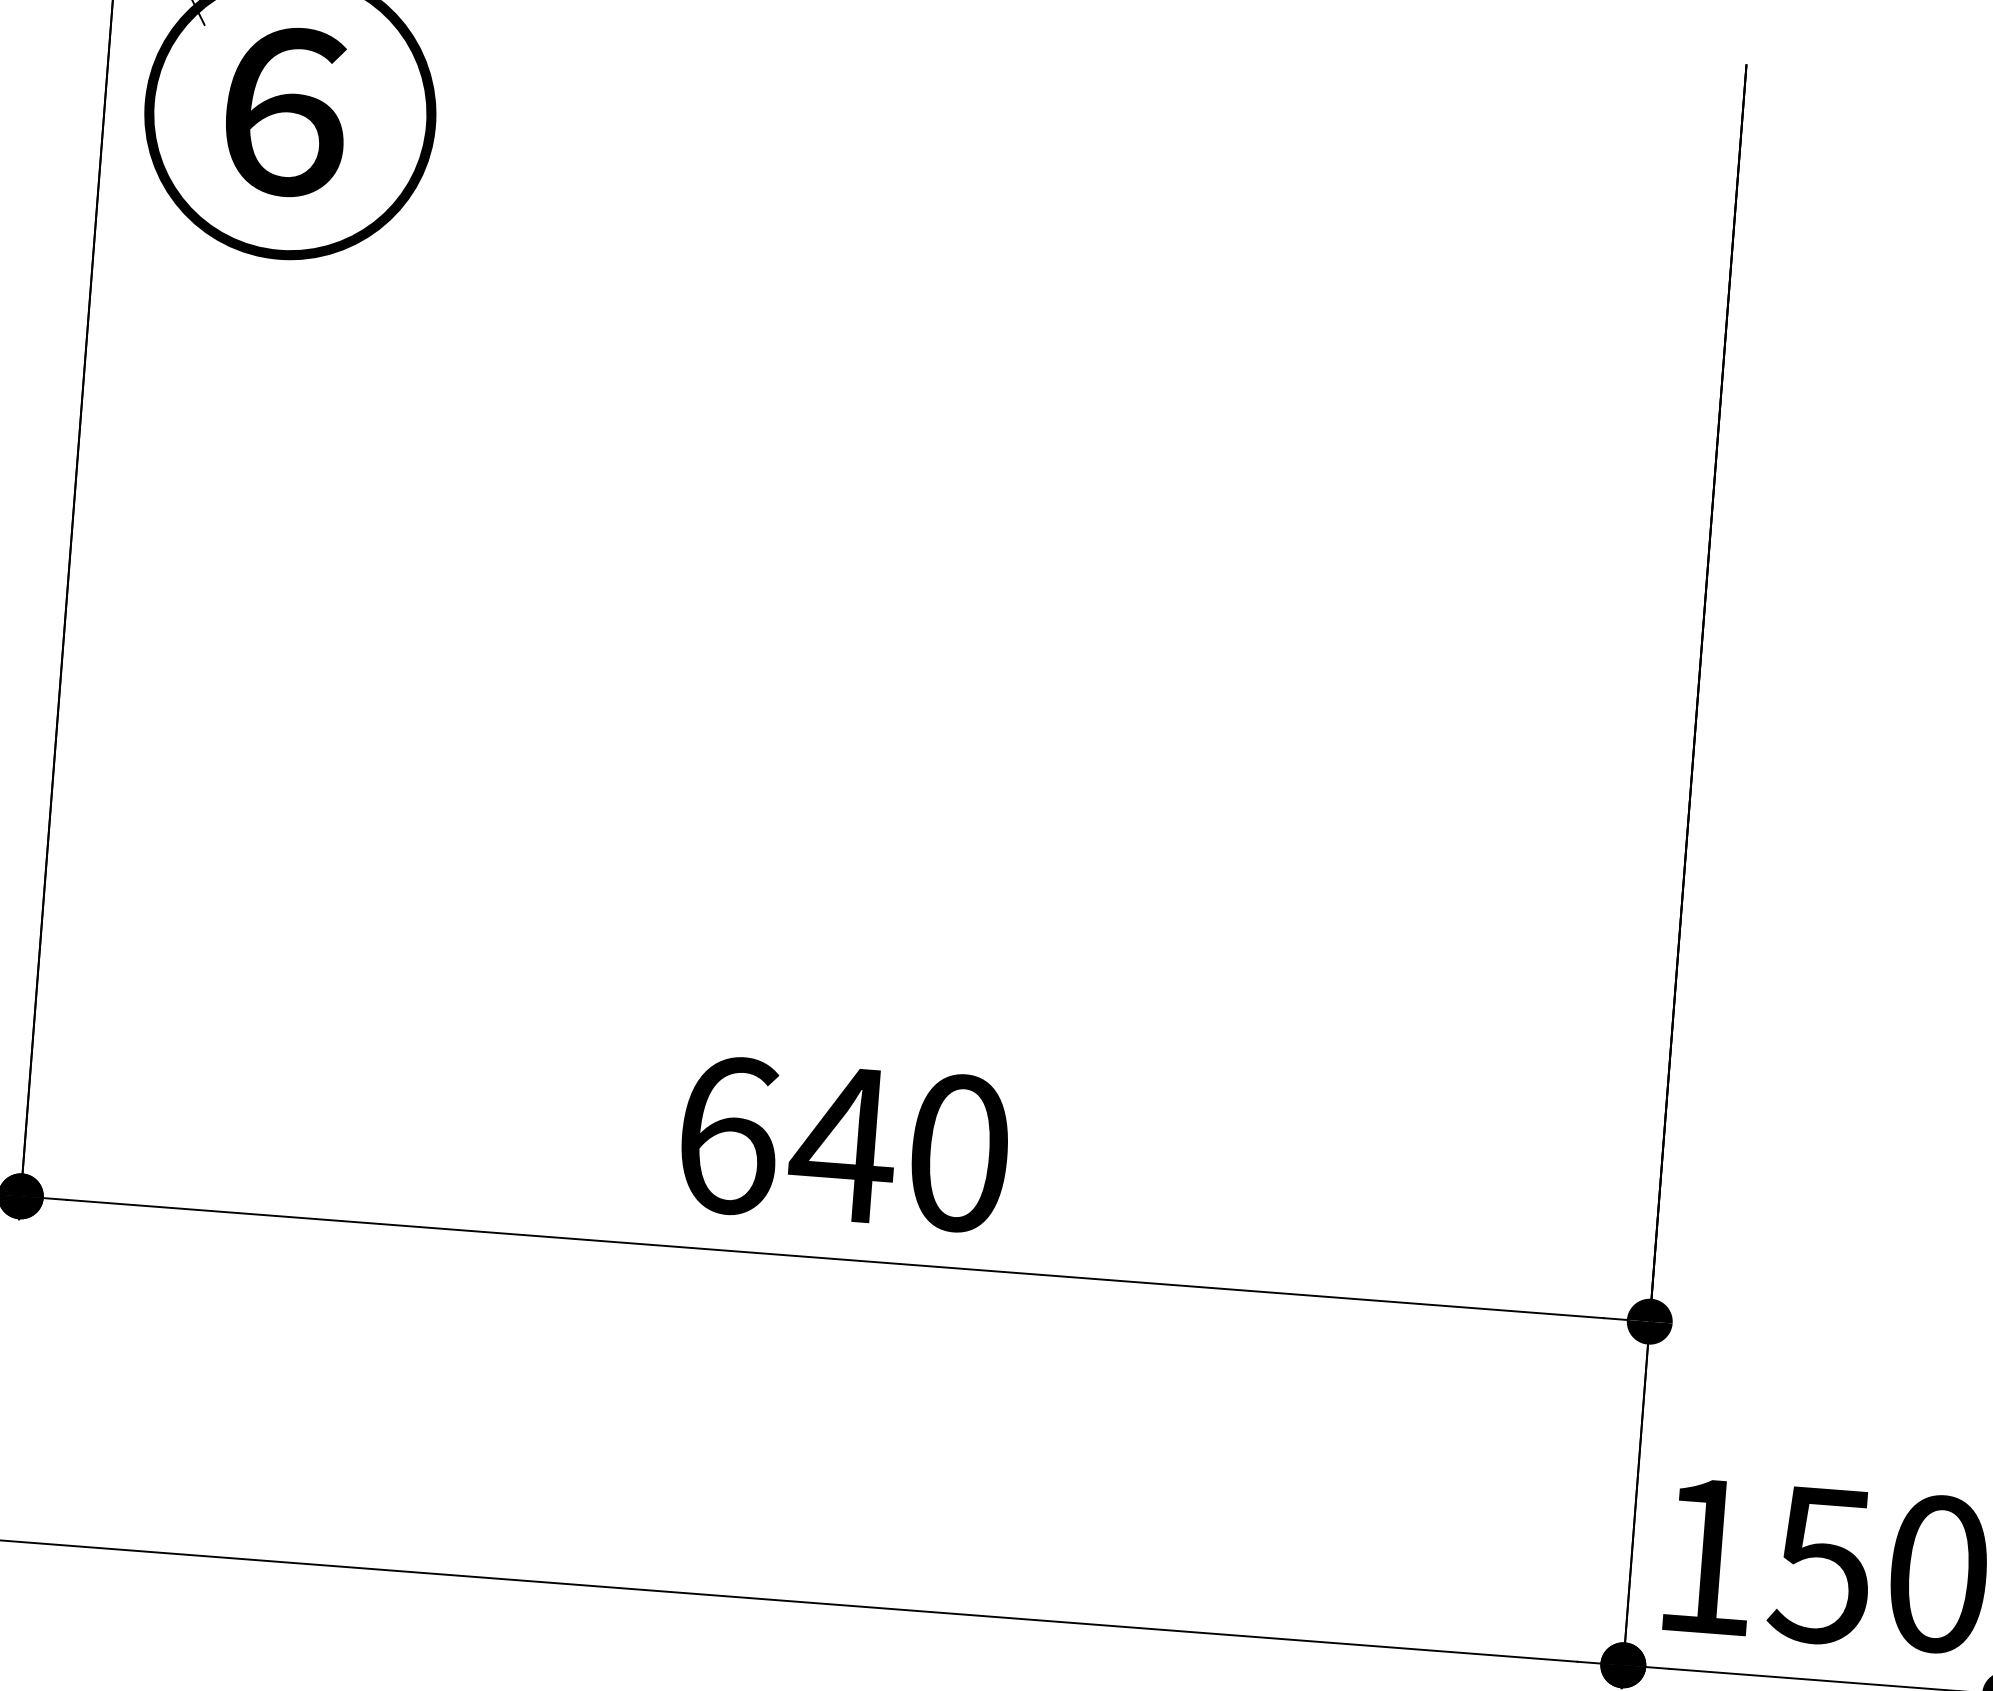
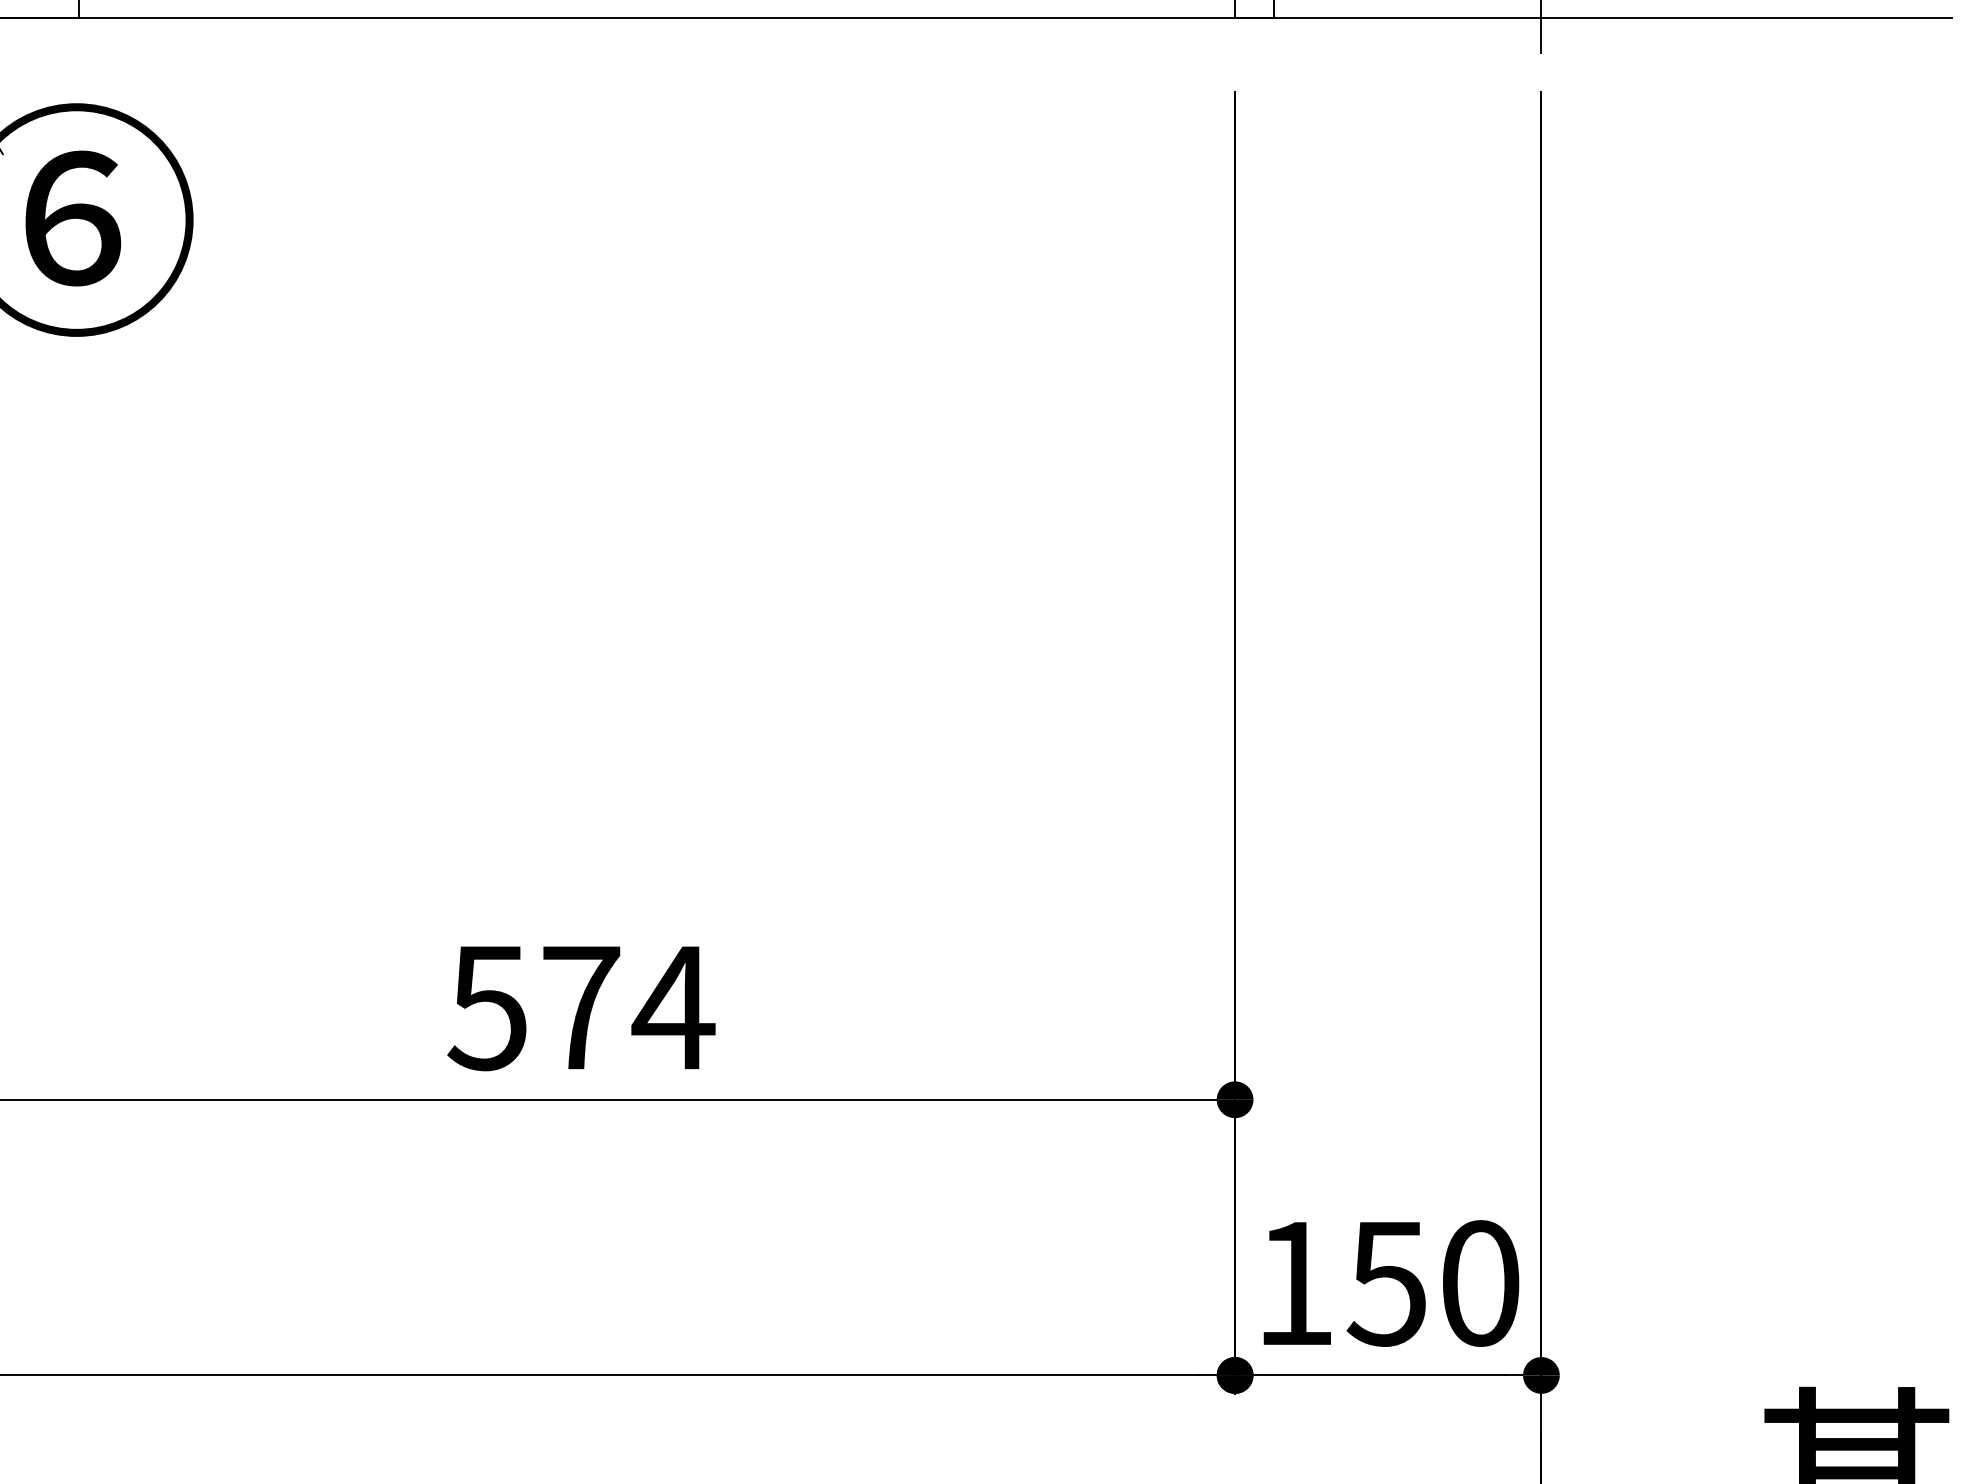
text: (843, 1144) -> (581, 1007), 640 -> 574

